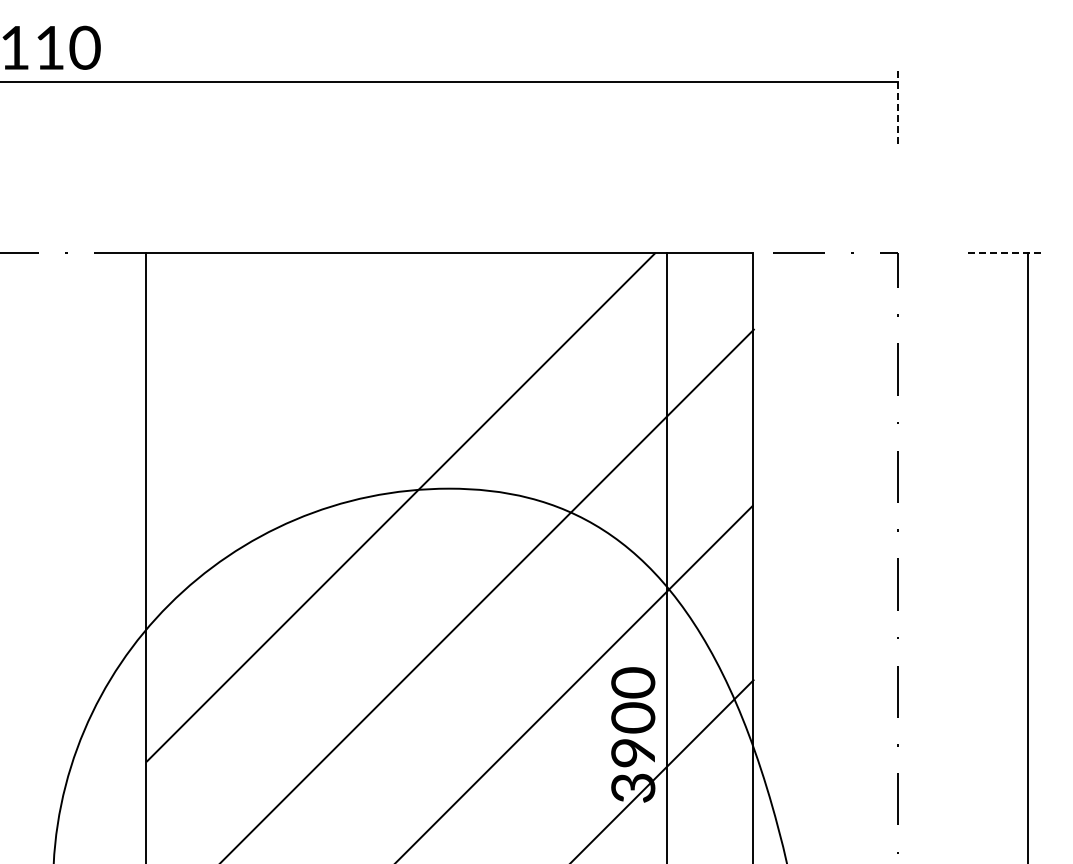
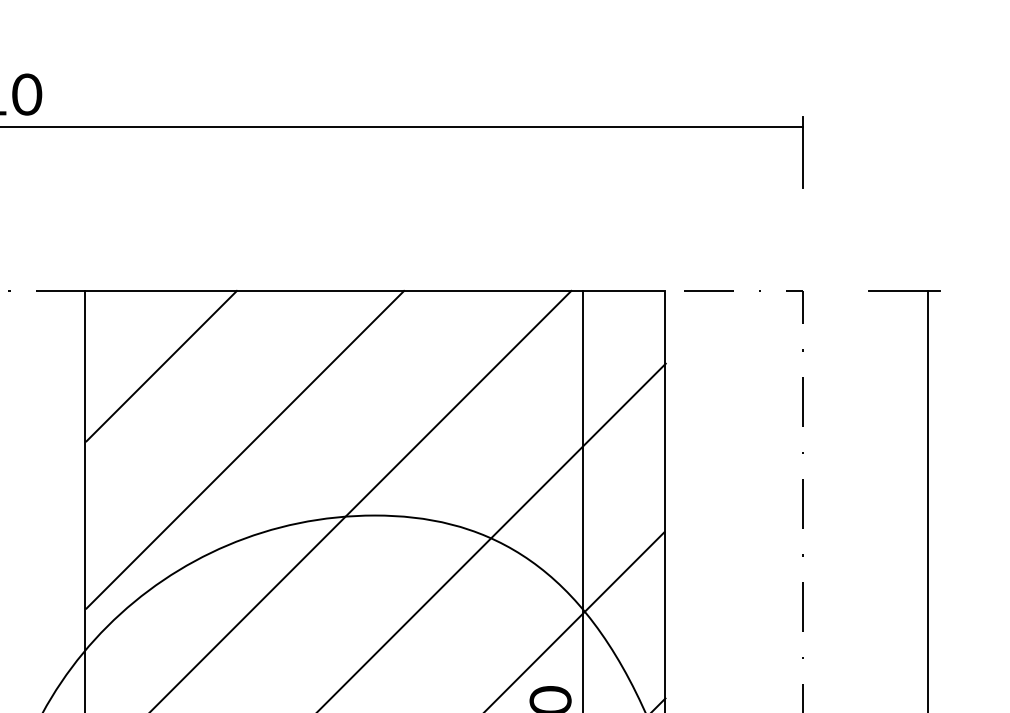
line: (897, 109) -> (802, 153), dashed -> solid
line: (1003, 253) -> (904, 290), dashed -> solid
line: (225, 332) -> (161, 366), added
line: (313, 419) -> (245, 449), added

